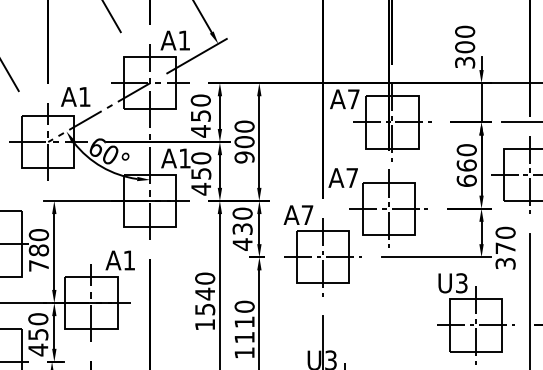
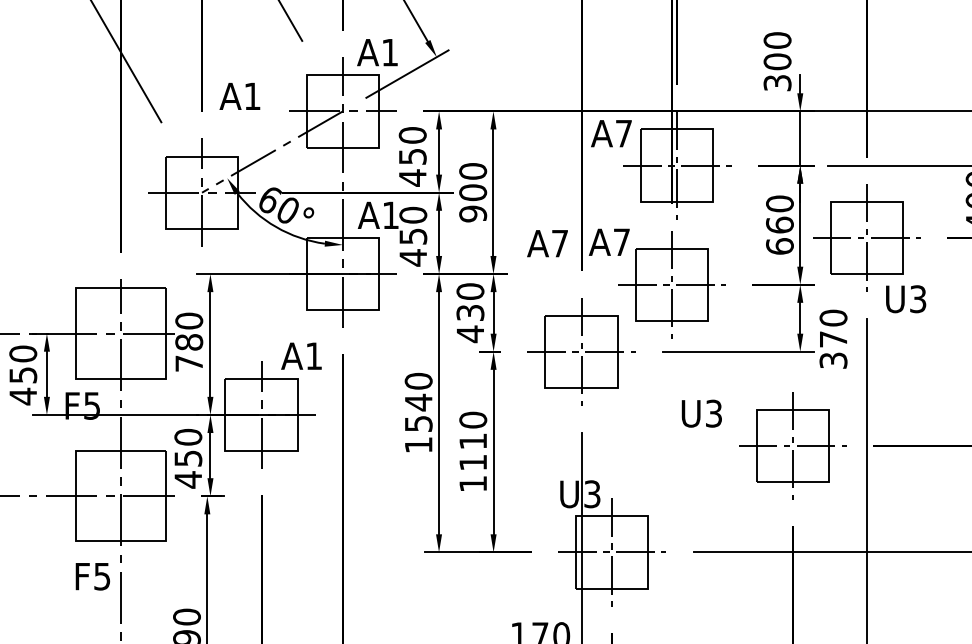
text: (75, 97) -> (239, 96), moved
text: (298, 215) -> (547, 243), moved
text: (452, 283) -> (701, 413), moved

